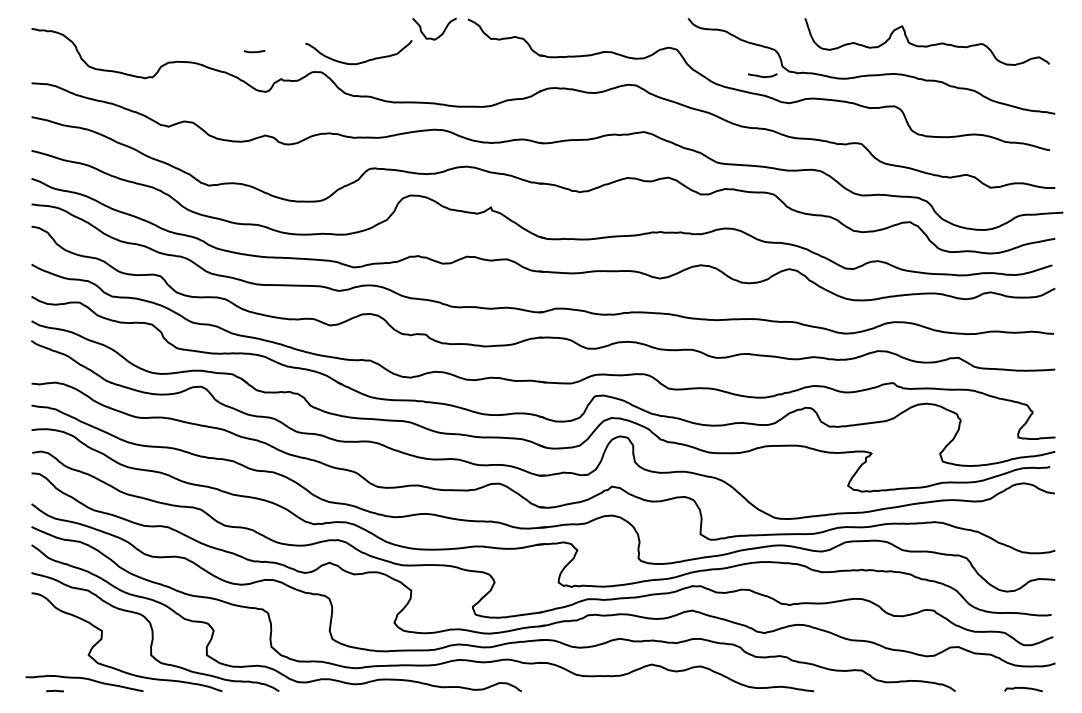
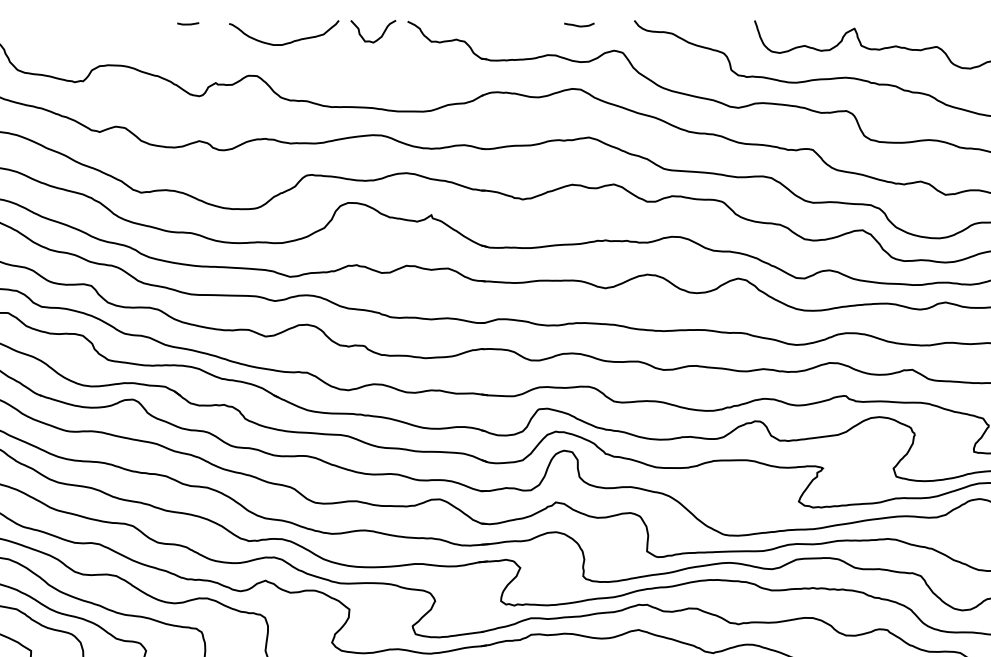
line: (254, 51) -> (188, 23), moved
curve: (361, 61) -> (286, 42), moved
curve: (761, 75) -> (578, 24), moved

